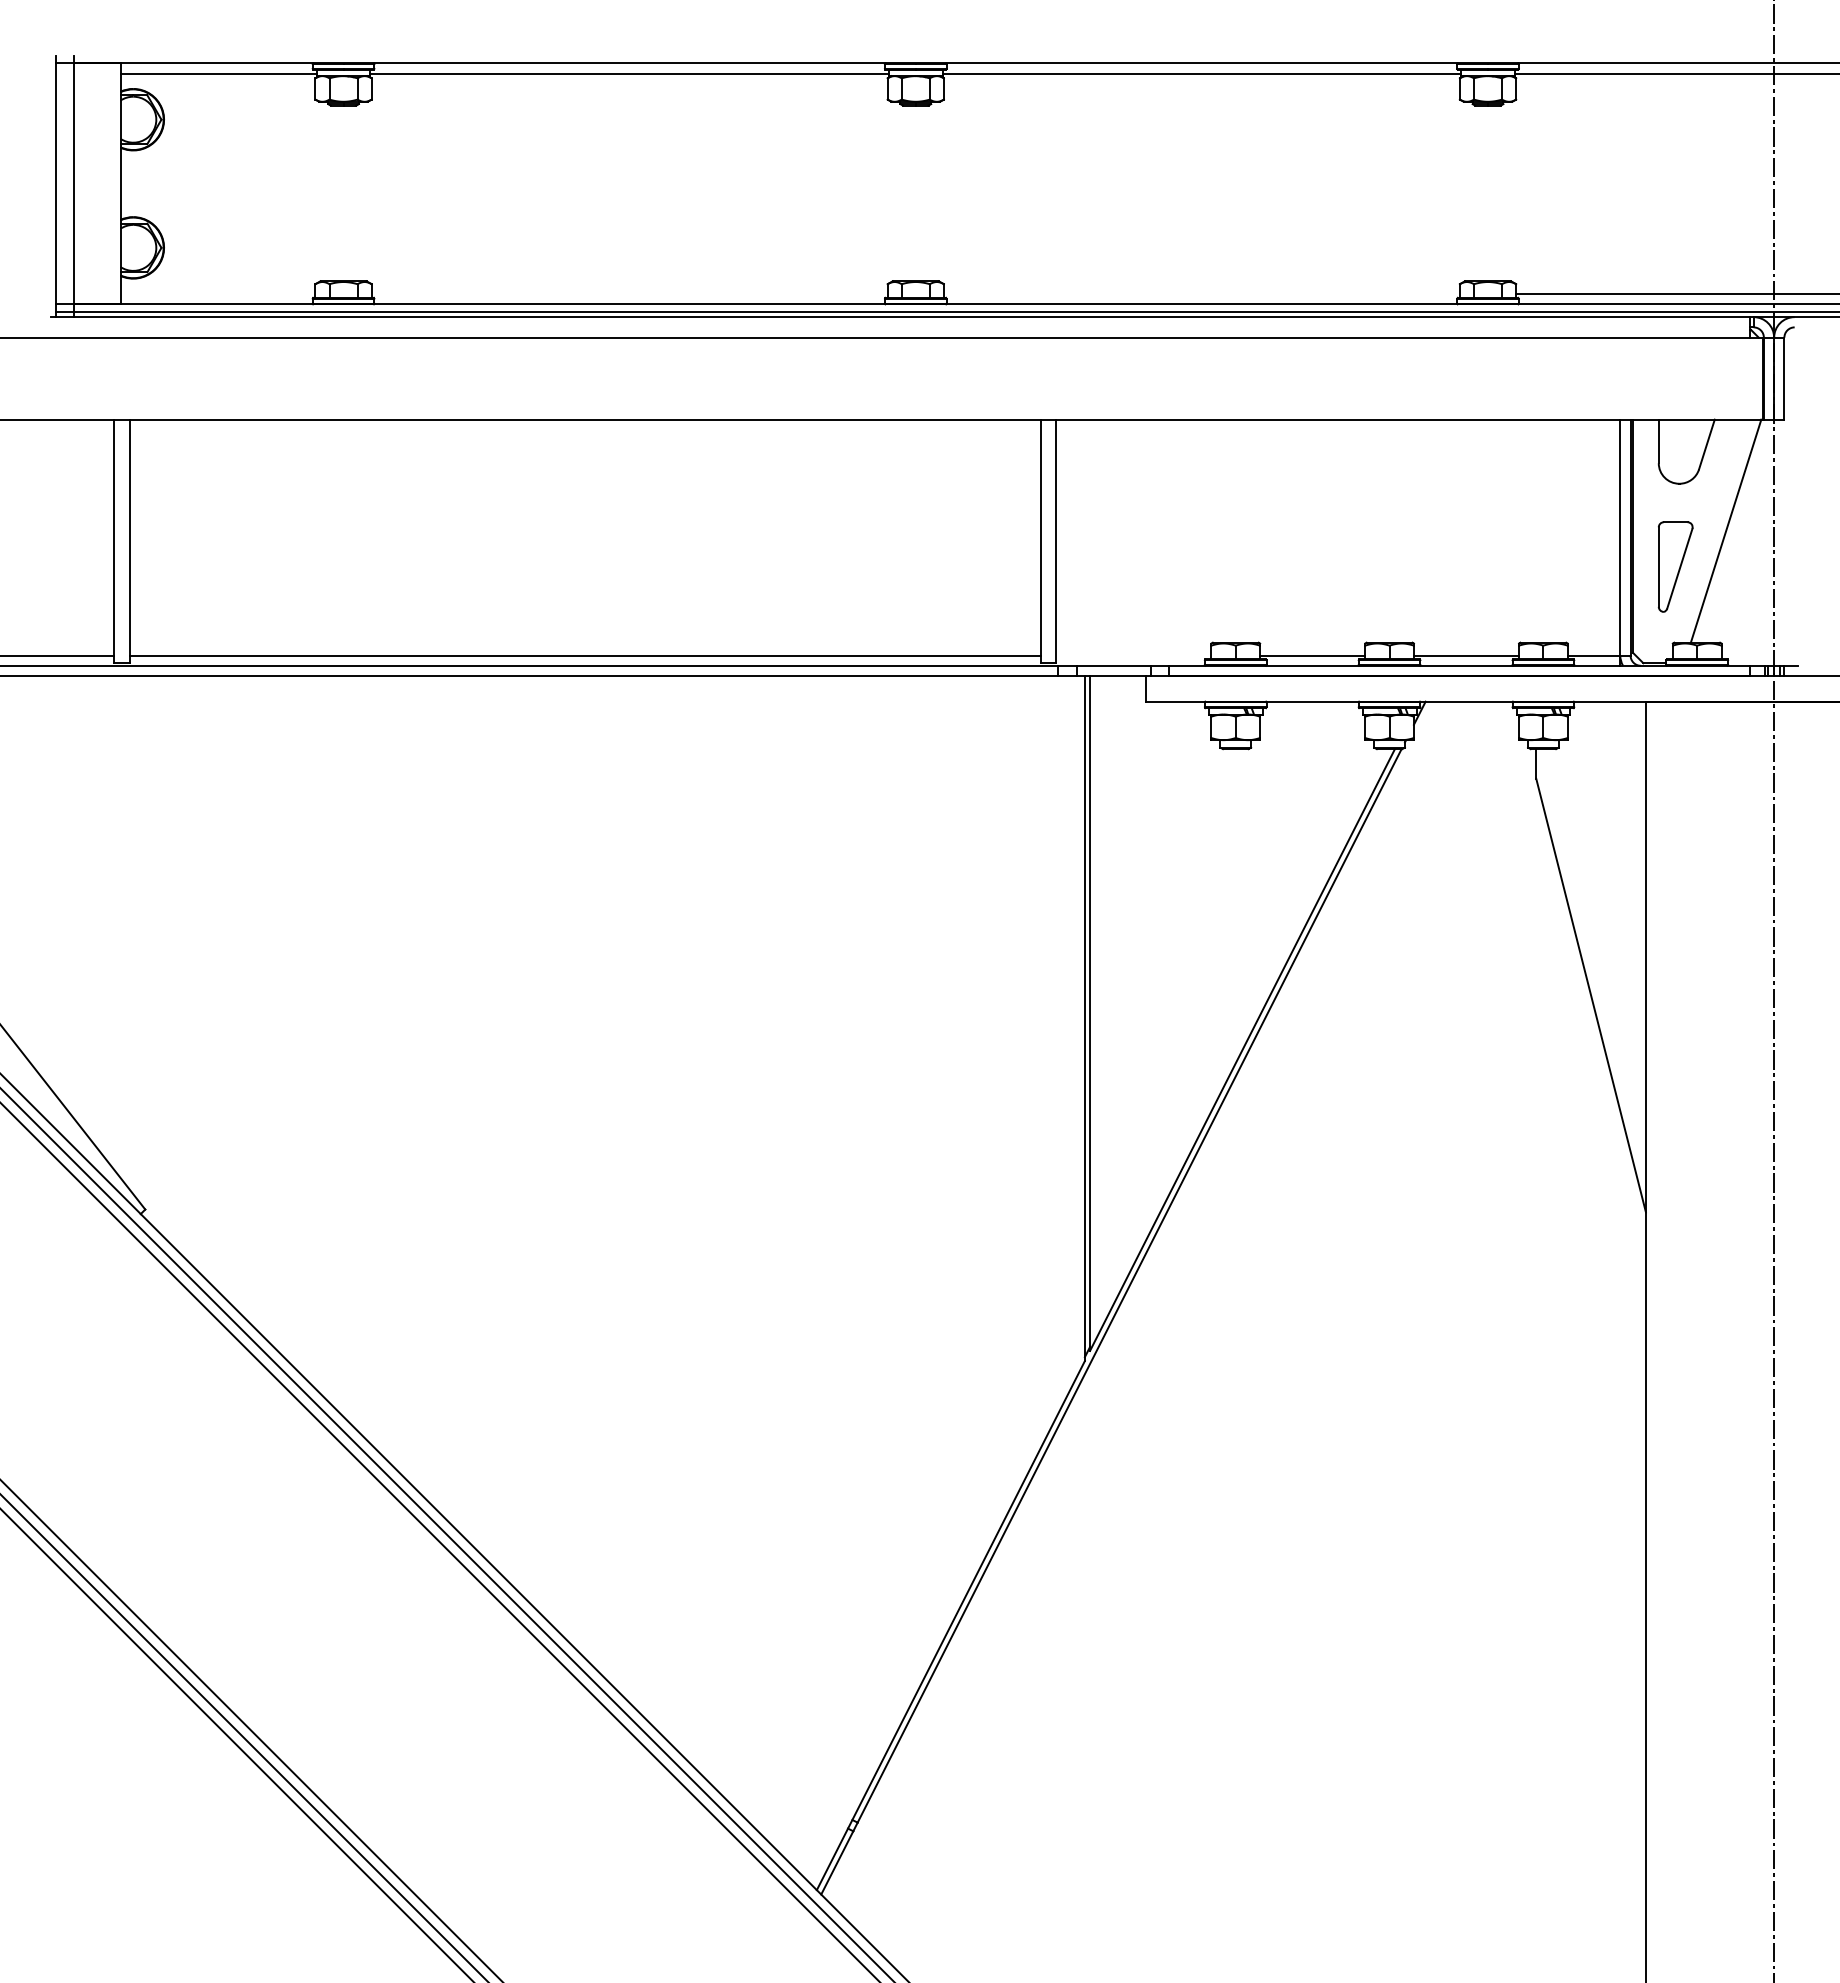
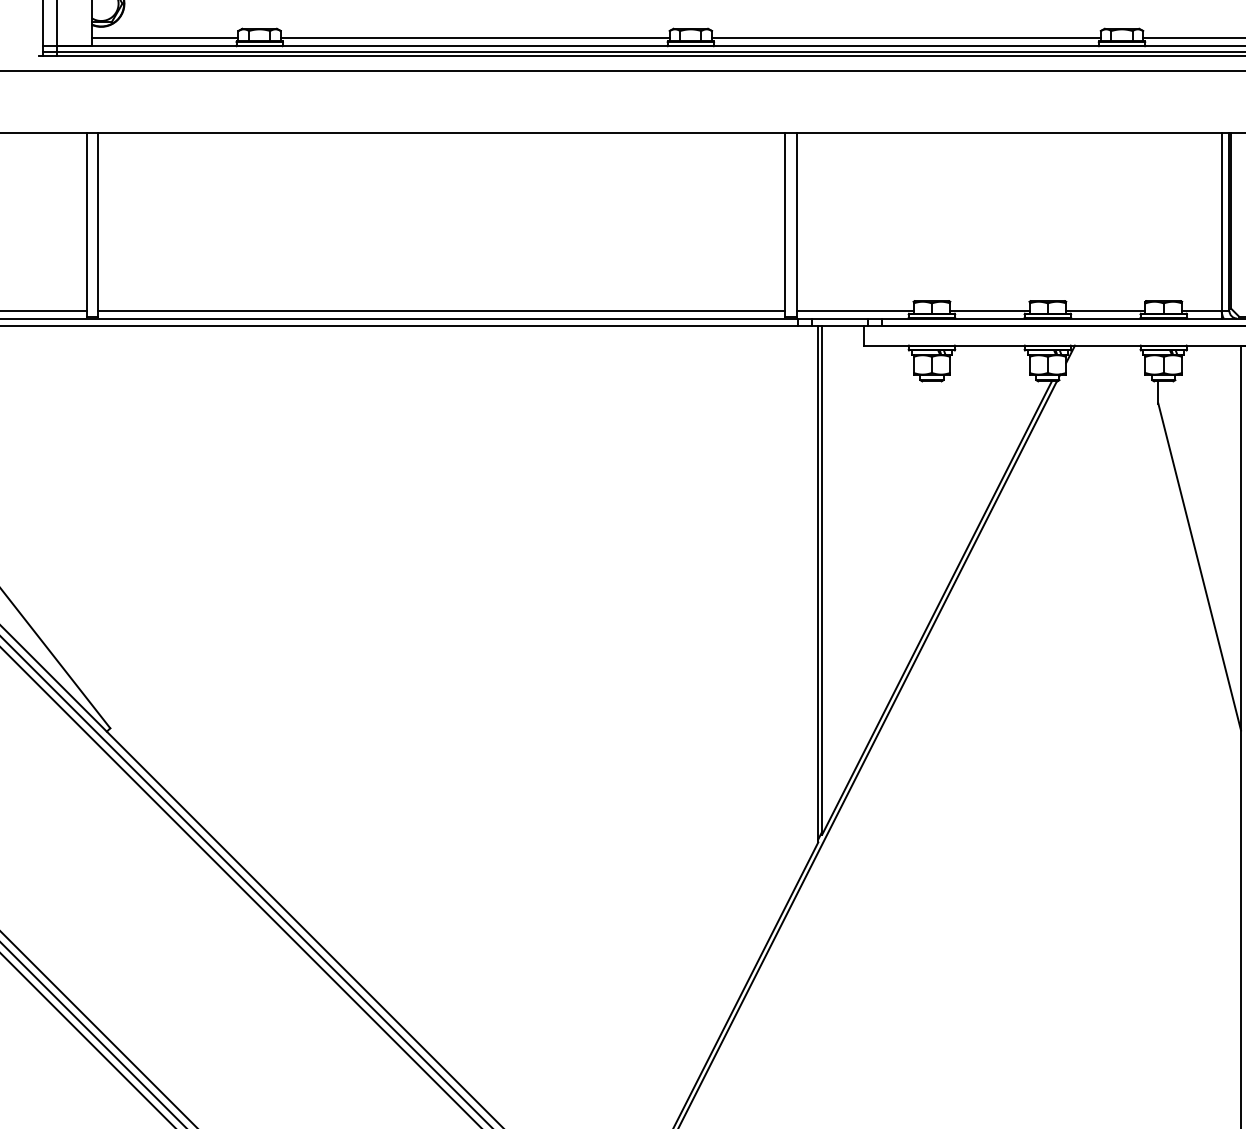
line: (217, 294) -> (164, 38), added
line: (629, 294) -> (475, 38), added
line: (1201, 294) -> (906, 38), added
line: (1133, 655) -> (854, 310), added

